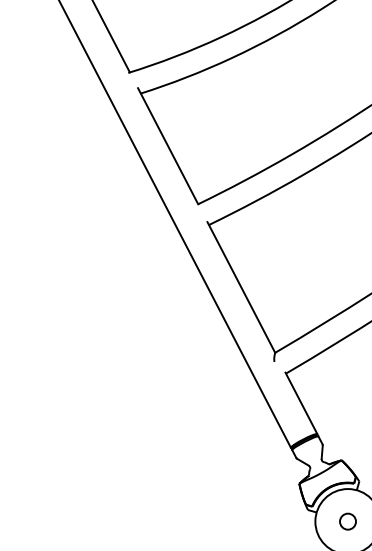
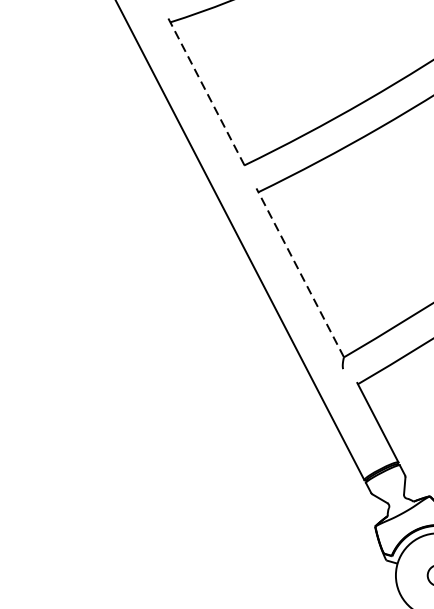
line: (167, 145) -> (204, 89), solid -> dashed
line: (241, 287) -> (300, 272), solid -> dashed

